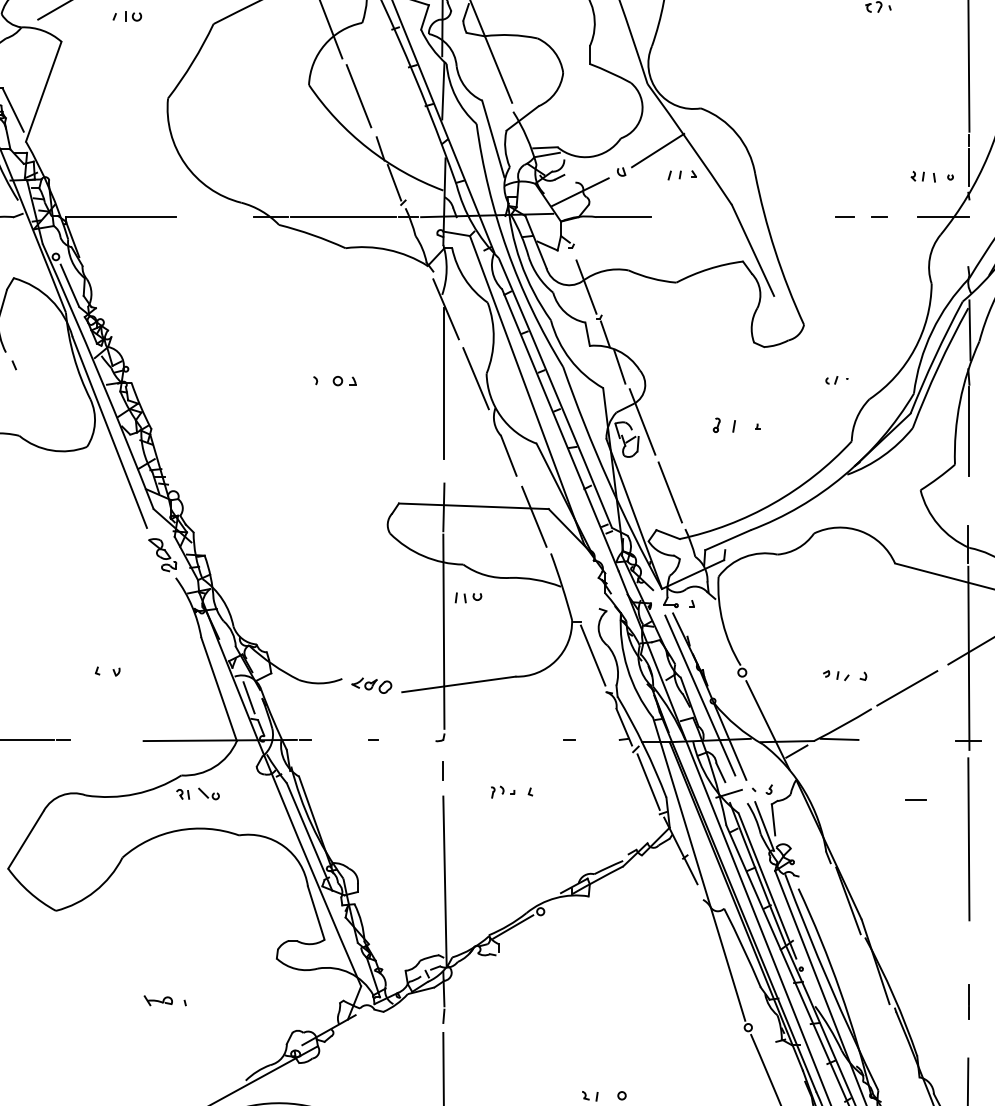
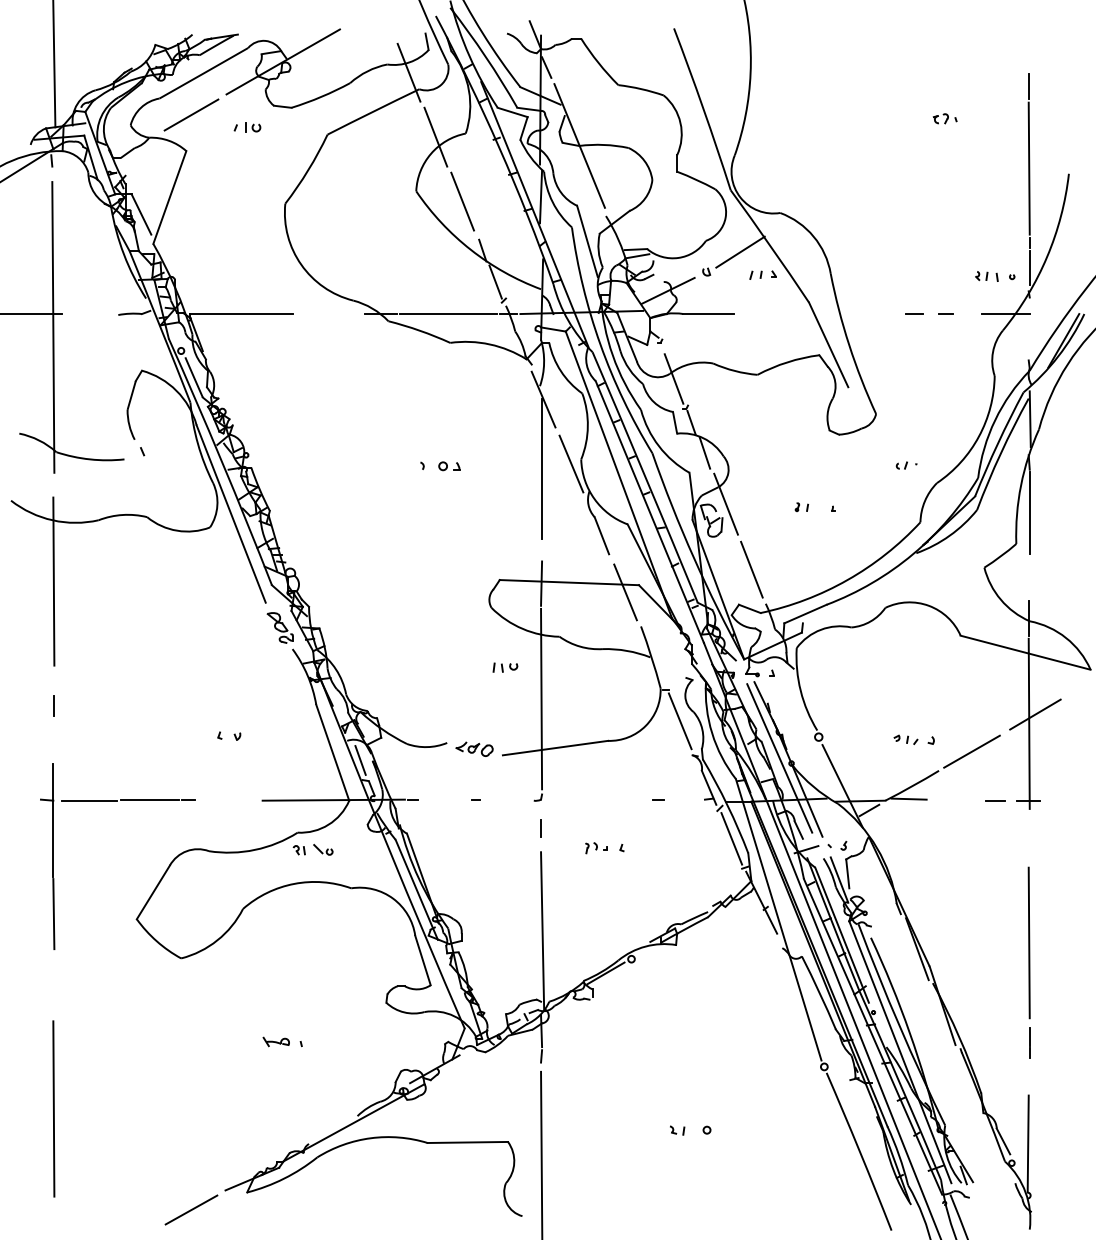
part: (723, 424) -> (801, 506), size x0.62
part: (468, 597) -> (505, 667), moved
line: (915, 800) -> (995, 800), moved
line: (968, 838) -> (1028, 942), moved

